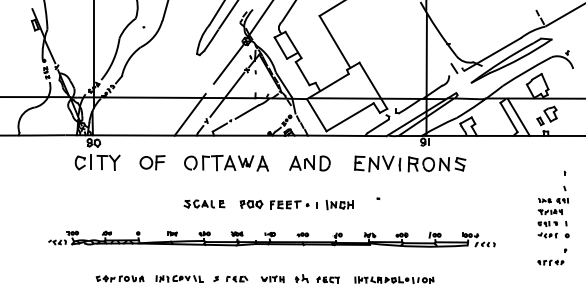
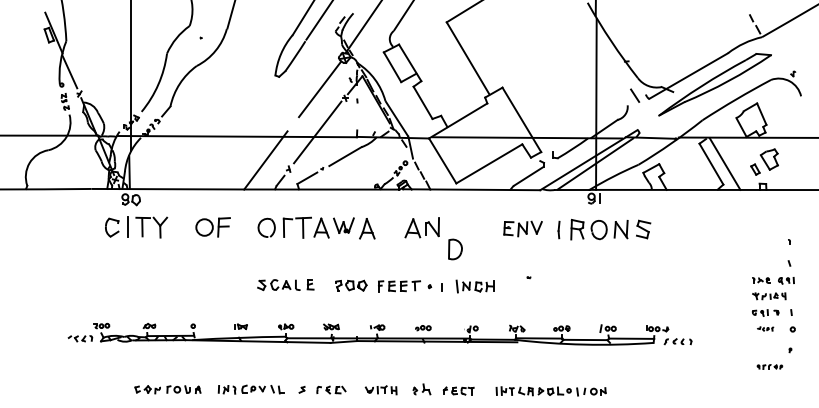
part: (325, 163) -> (455, 249), moved
part: (373, 163) -> (522, 228), size x0.7
part: (547, 235) -> (765, 328), size x0.6
part: (550, 262) -> (769, 366), size x0.7

